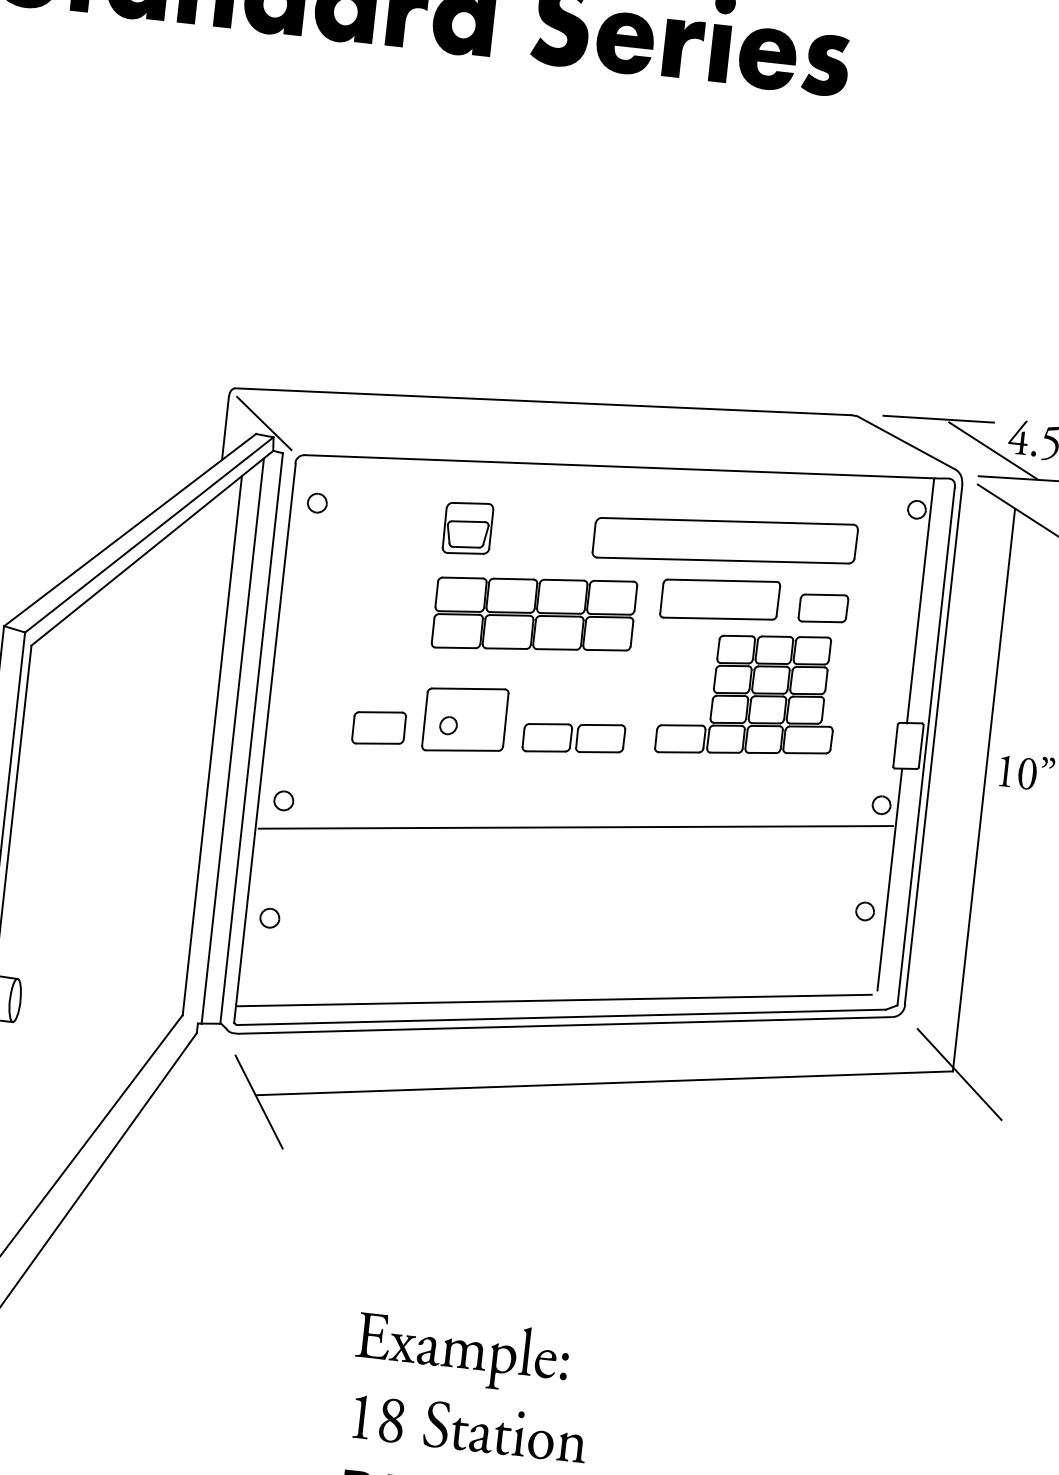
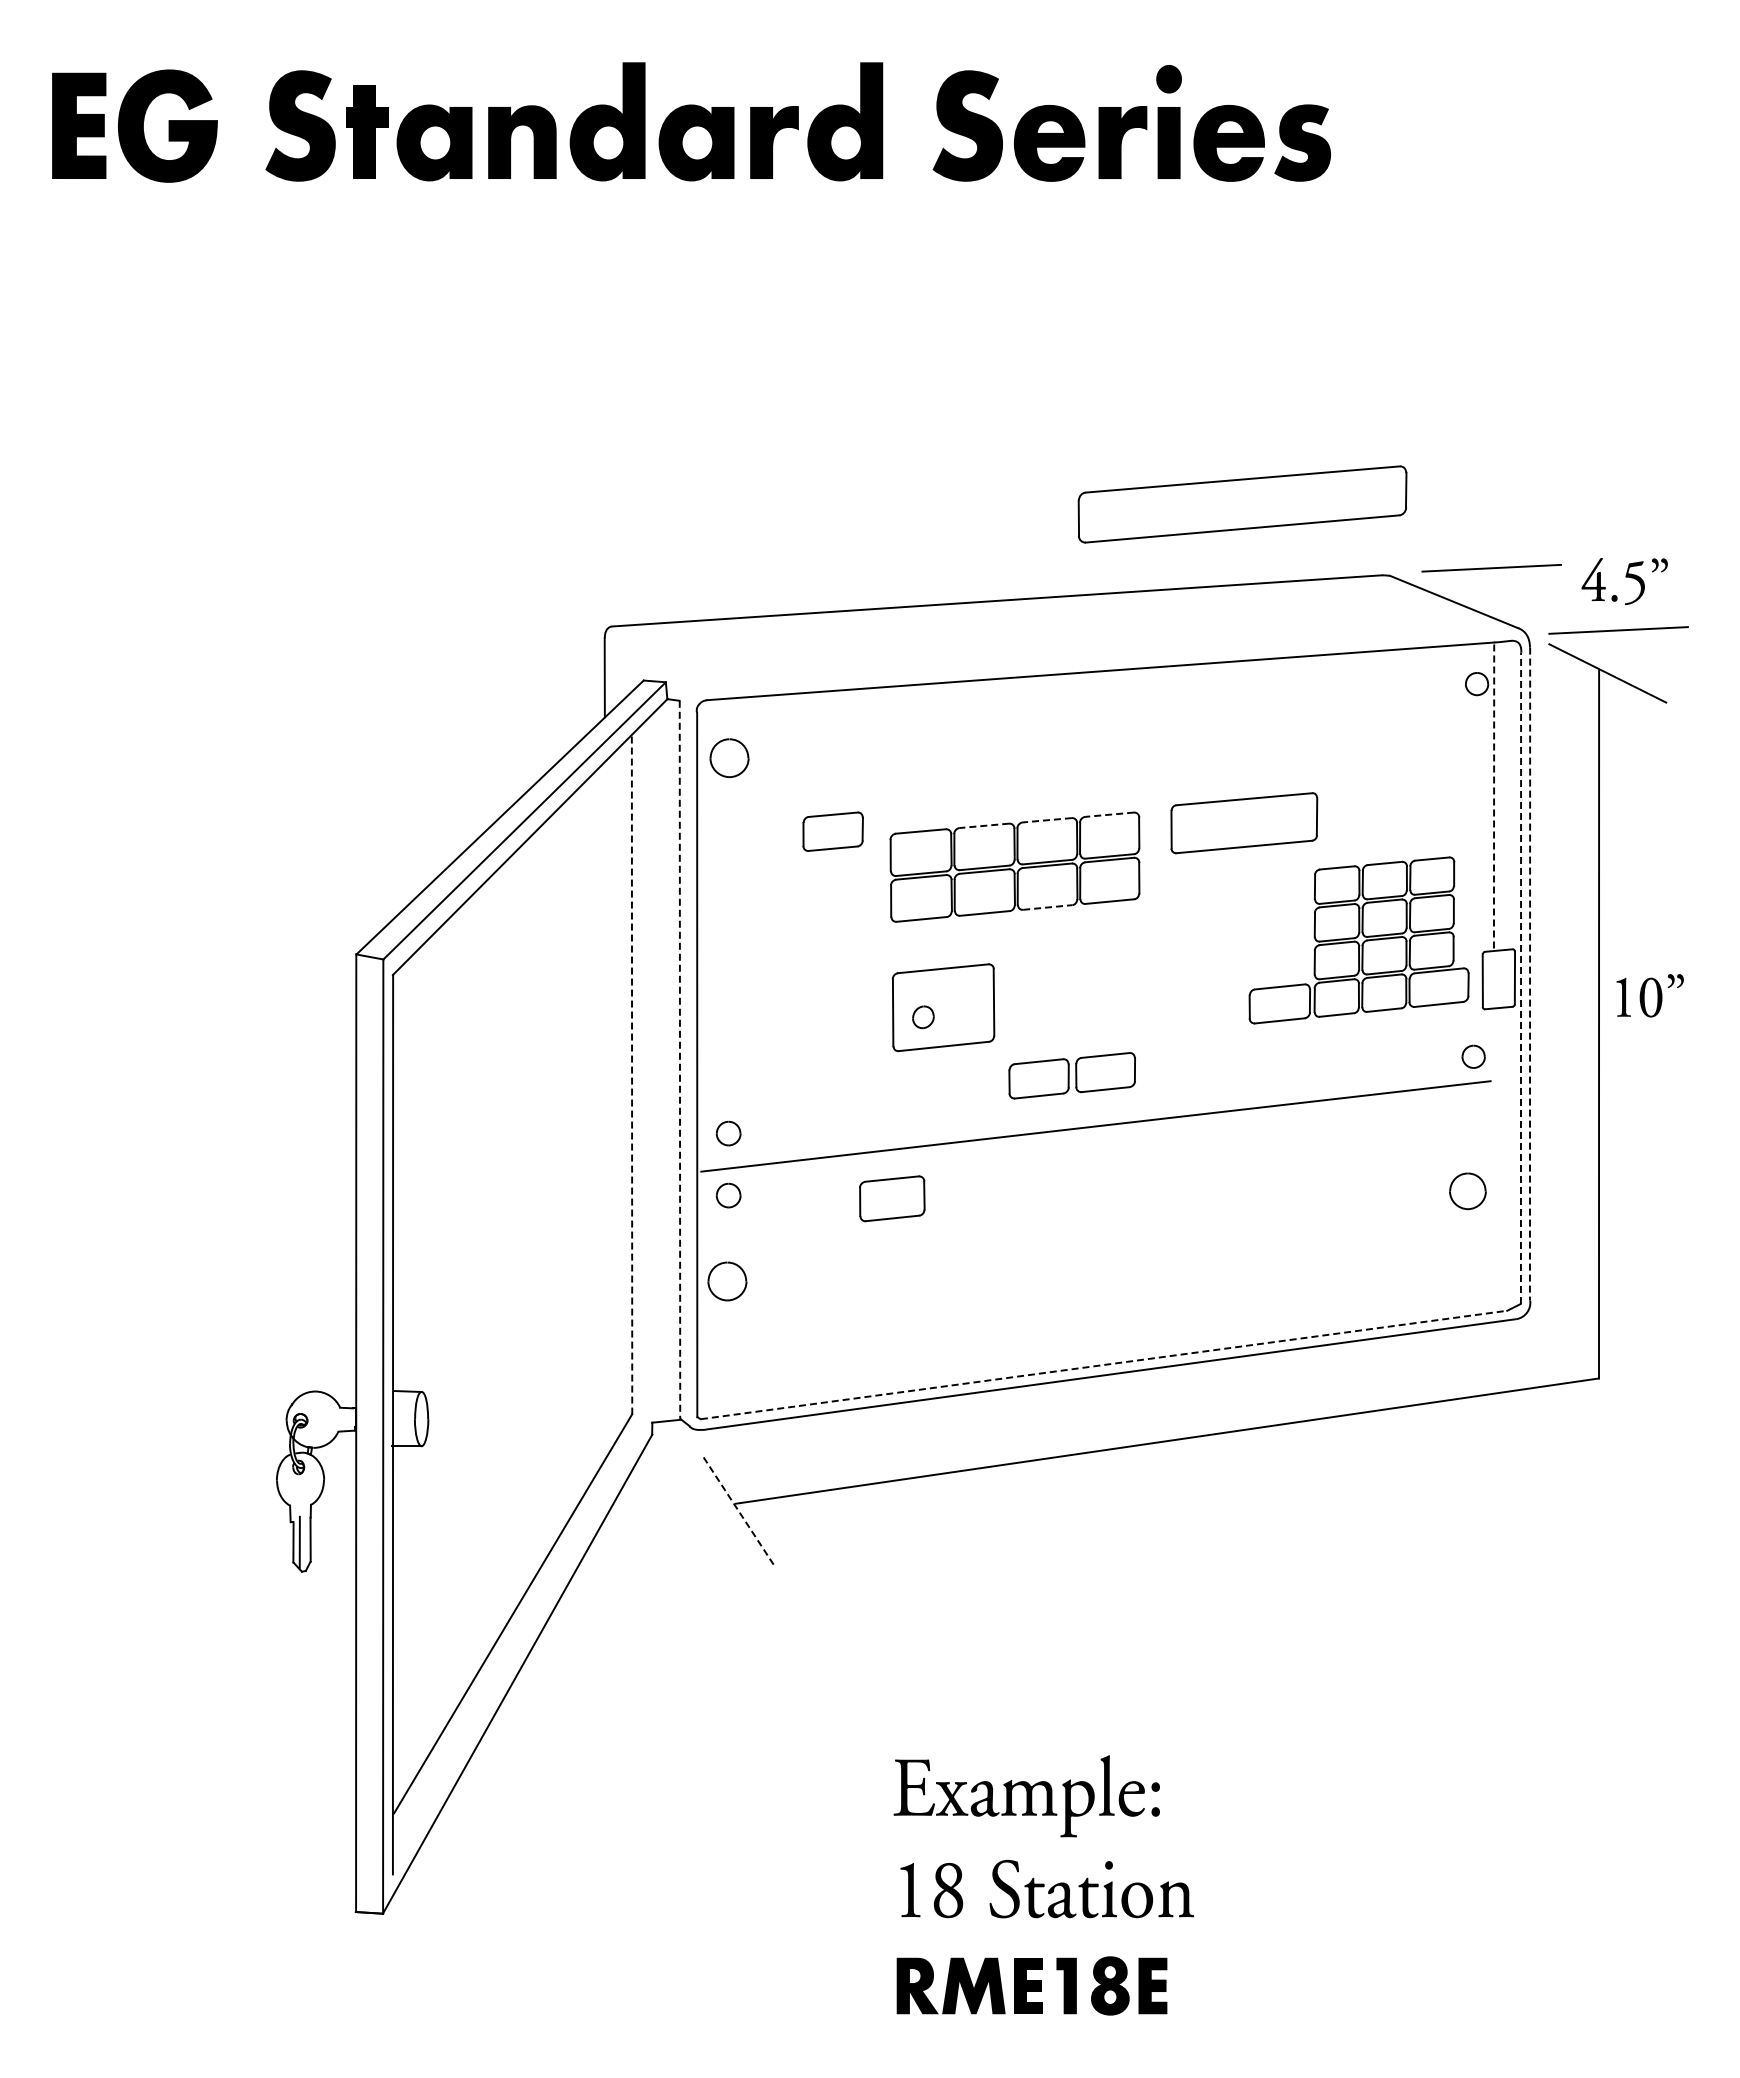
line: (263, 422) -> (651, 665), removed
line: (992, 450) -> (1563, 599), removed
part: (317, 503) -> (729, 758), size x1.6
part: (468, 528) -> (920, 768), removed
part: (725, 541) -> (1242, 504), moved
line: (513, 578) -> (984, 825), solid -> dashed
line: (564, 580) -> (1047, 820), solid -> dashed
line: (613, 581) -> (1109, 814), solid -> dashed
line: (920, 602) -> (1494, 798), solid -> dashed
part: (822, 608) -> (832, 831), moved
line: (556, 649) -> (1047, 907), solid -> dashed
part: (748, 695) -> (1358, 940), moved
part: (379, 727) -> (892, 1198), moved
line: (251, 738) -> (679, 1060), solid -> dashed
part: (573, 738) -> (1071, 1075), moved
line: (232, 741) -> (656, 1066), removed
line: (933, 744) -> (1530, 974), solid -> dashed
line: (212, 745) -> (632, 1074), solid -> dashed
line: (926, 747) -> (1521, 978), solid -> dashed
part: (278, 849) -> (728, 1195), added
line: (889, 879) -> (1493, 1148), removed
part: (864, 911) -> (1467, 1191), size x1.6
part: (269, 918) -> (727, 1281), size x1.6
line: (554, 1000) -> (1093, 1344), removed
line: (560, 1017) -> (1103, 1365), solid -> dashed
line: (959, 1074) -> (1607, 1381), removed
line: (259, 1102) -> (739, 1512), solid -> dashed

